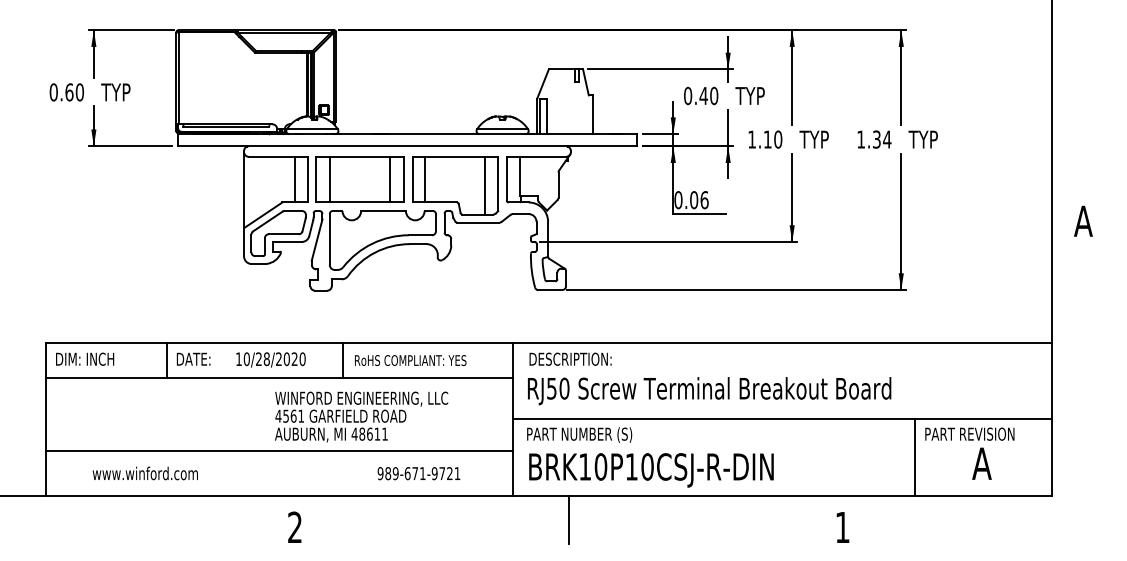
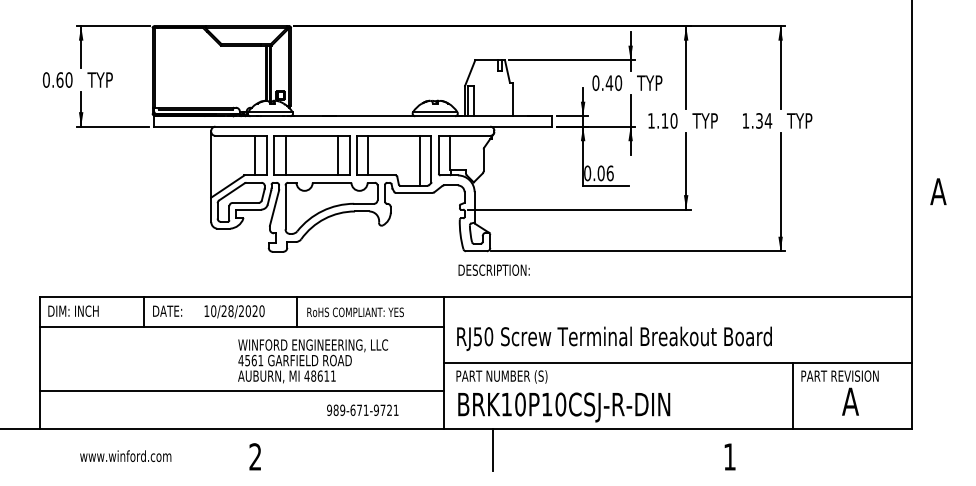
text: (569, 358) -> (493, 269), moved
text: (145, 472) -> (125, 455), moved

